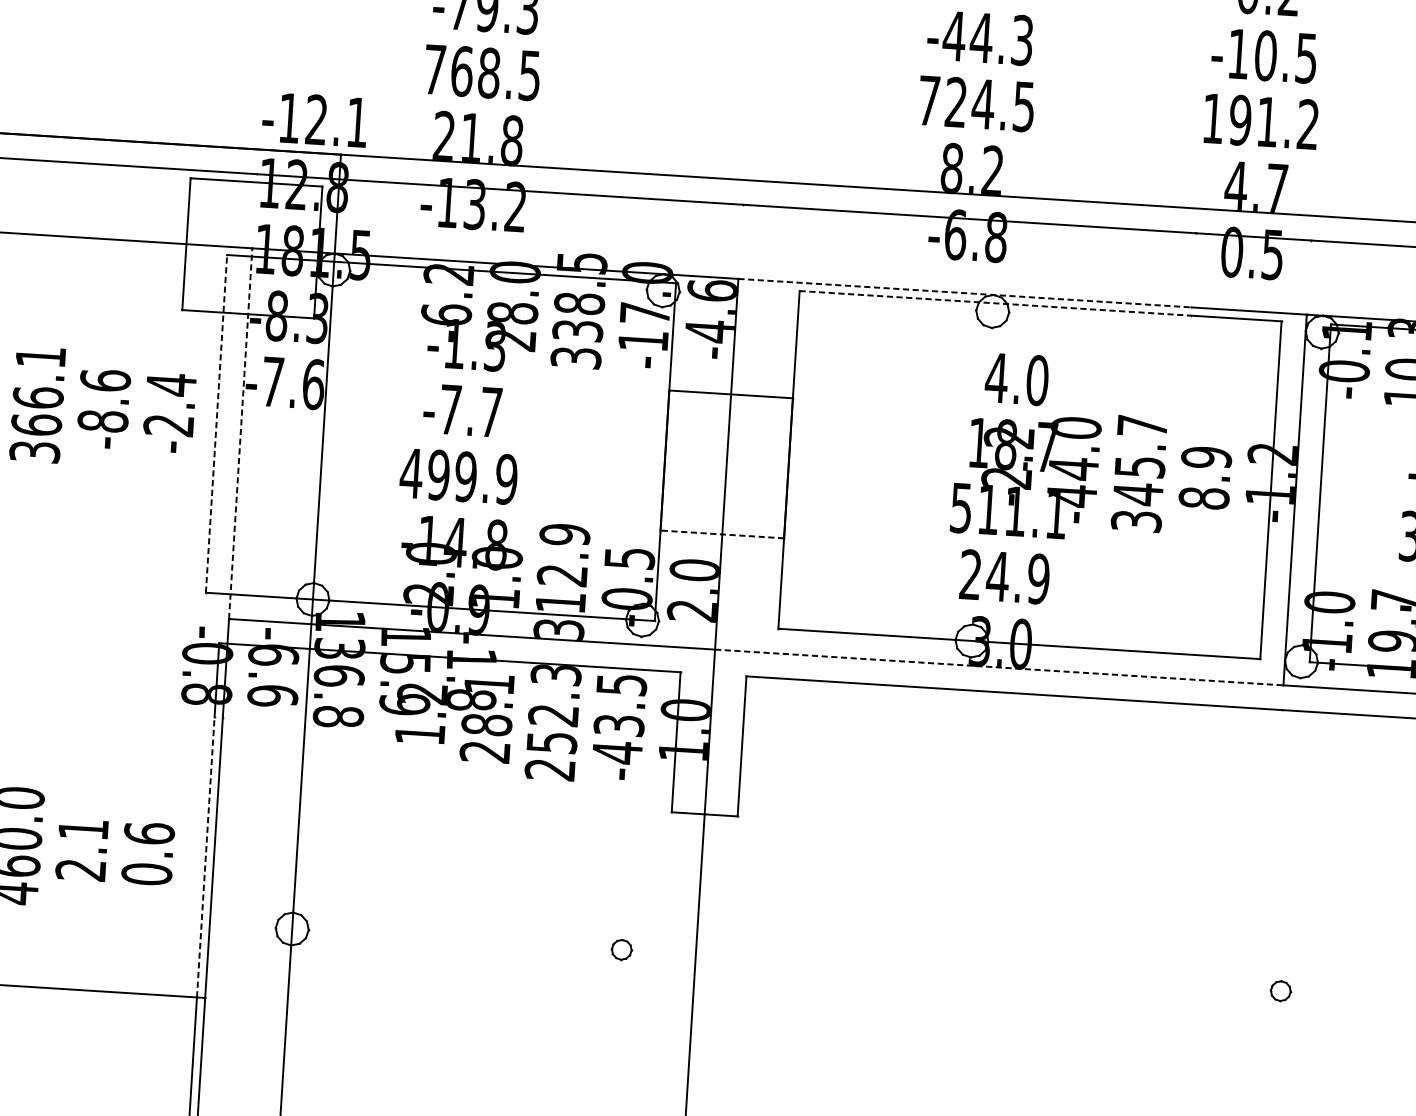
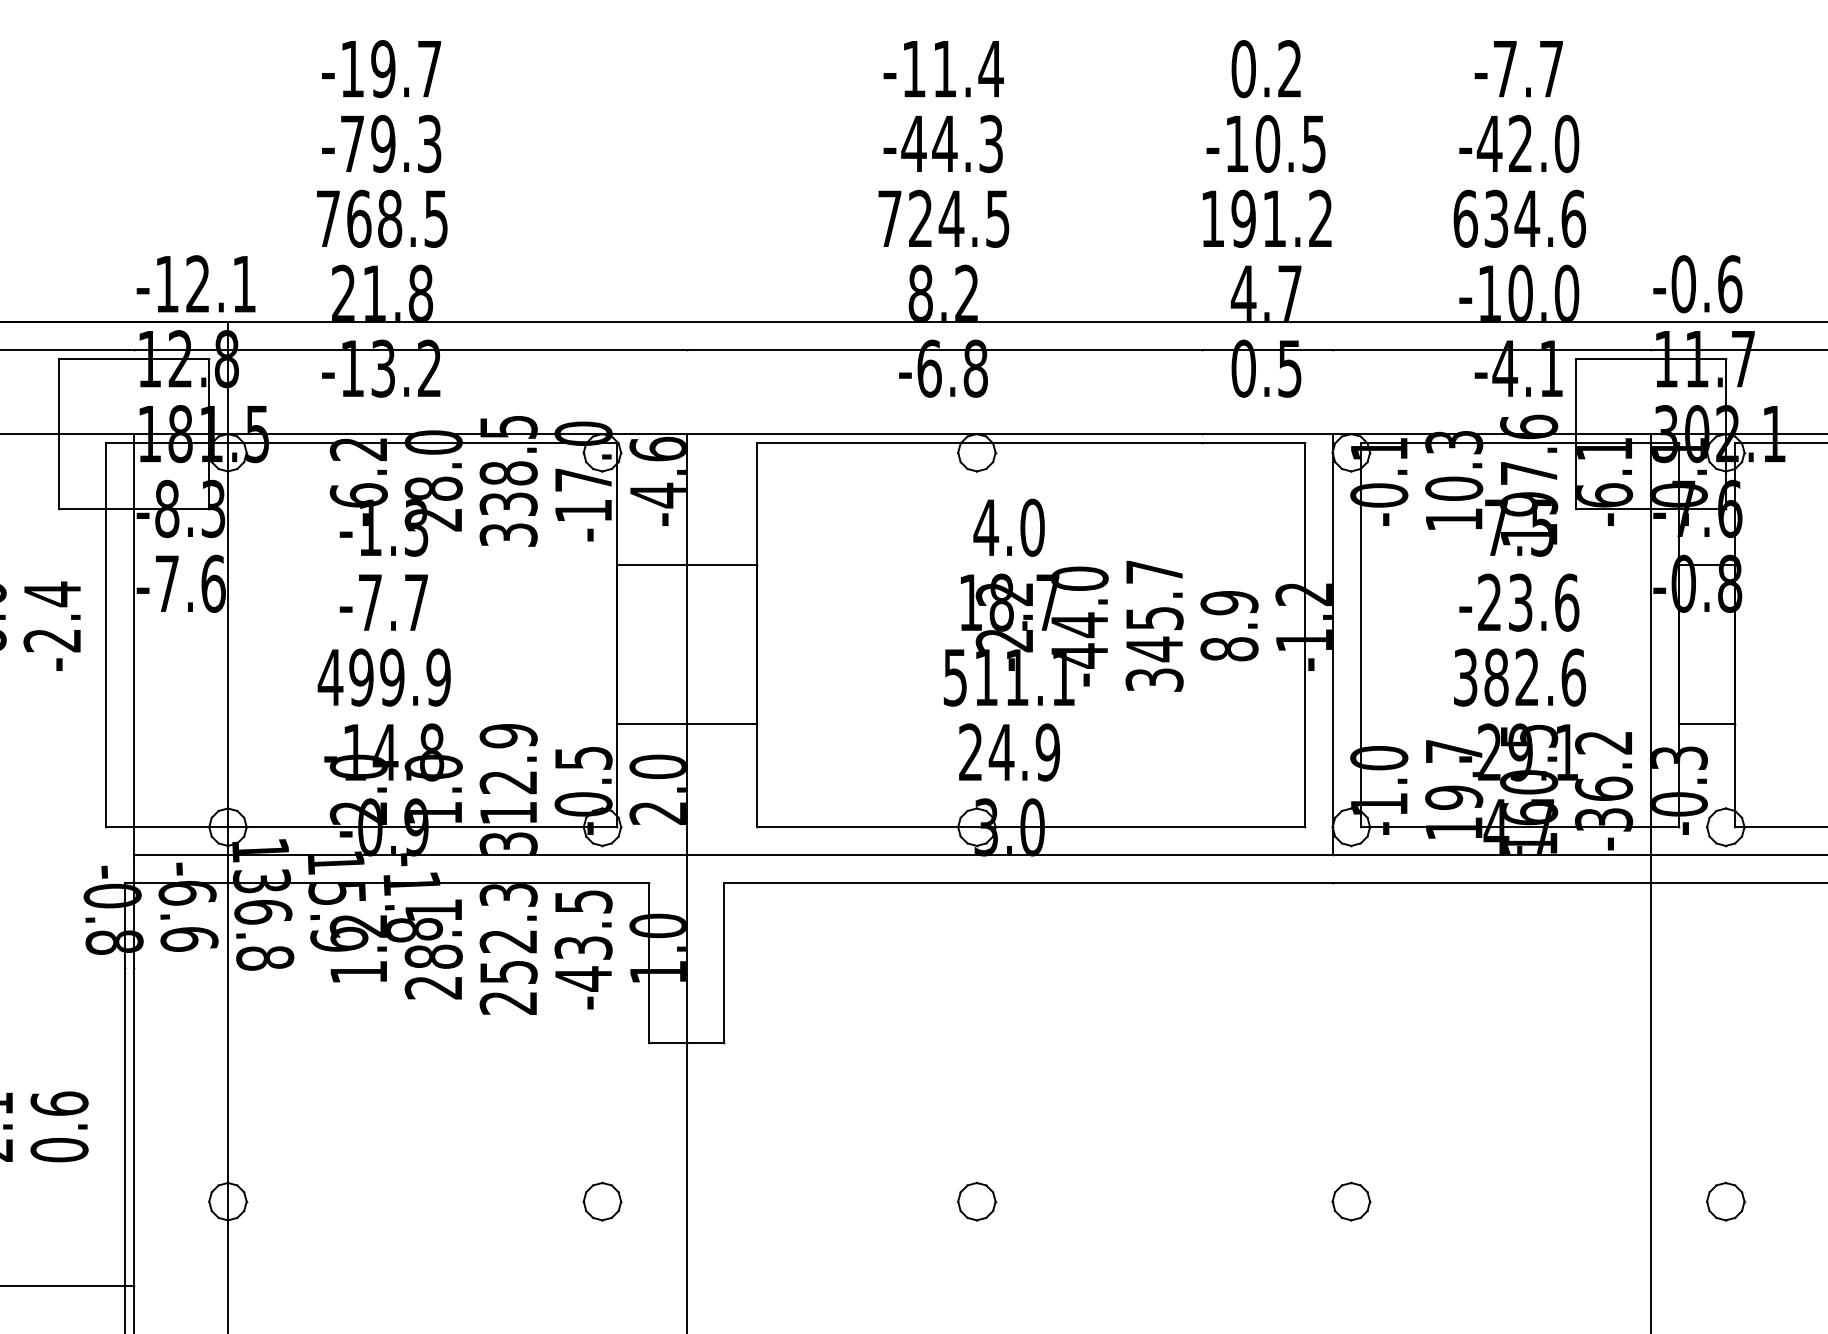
line: (965, 293) -> (944, 434), dashed -> solid
line: (995, 303) -> (979, 443), dashed -> solid
line: (216, 424) -> (106, 635), dashed -> solid
line: (240, 433) -> (134, 644), dashed -> solid
line: (722, 534) -> (686, 724), dashed -> solid
line: (999, 667) -> (1009, 855), dashed -> solid
line: (206, 857) -> (125, 1126), dashed -> solid
part: (621, 949) -> (602, 1201), size x1.67
part: (951, 970) -> (977, 1201), added
part: (1280, 991) -> (1351, 1201), size x1.67

